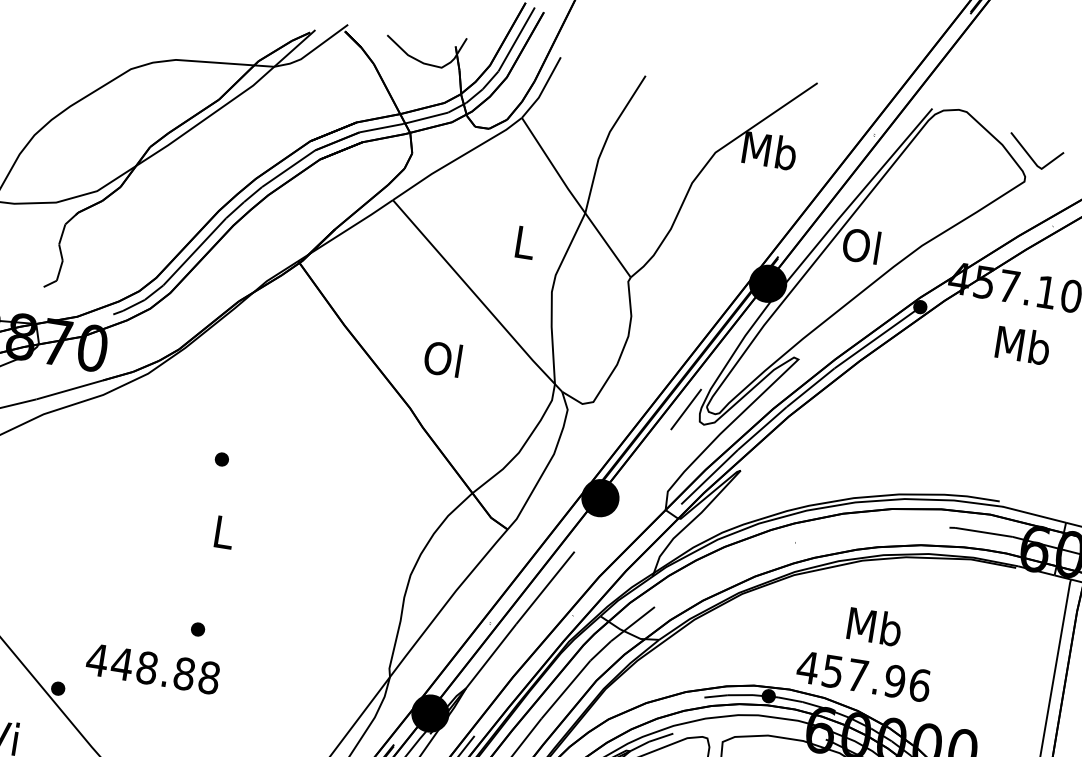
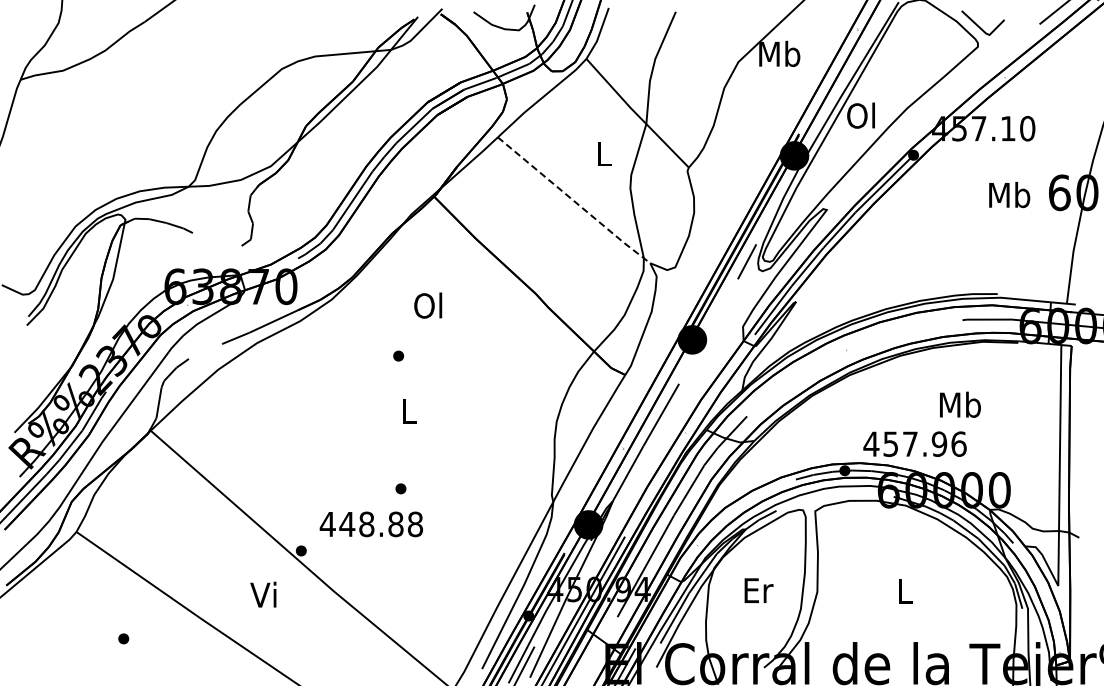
line: (477, 297) -> (574, 201), solid -> dashed
text: (1022, 345) -> (1009, 195), moved
text: (443, 358) -> (428, 305), moved
text: (874, 626) -> (960, 404), moved

